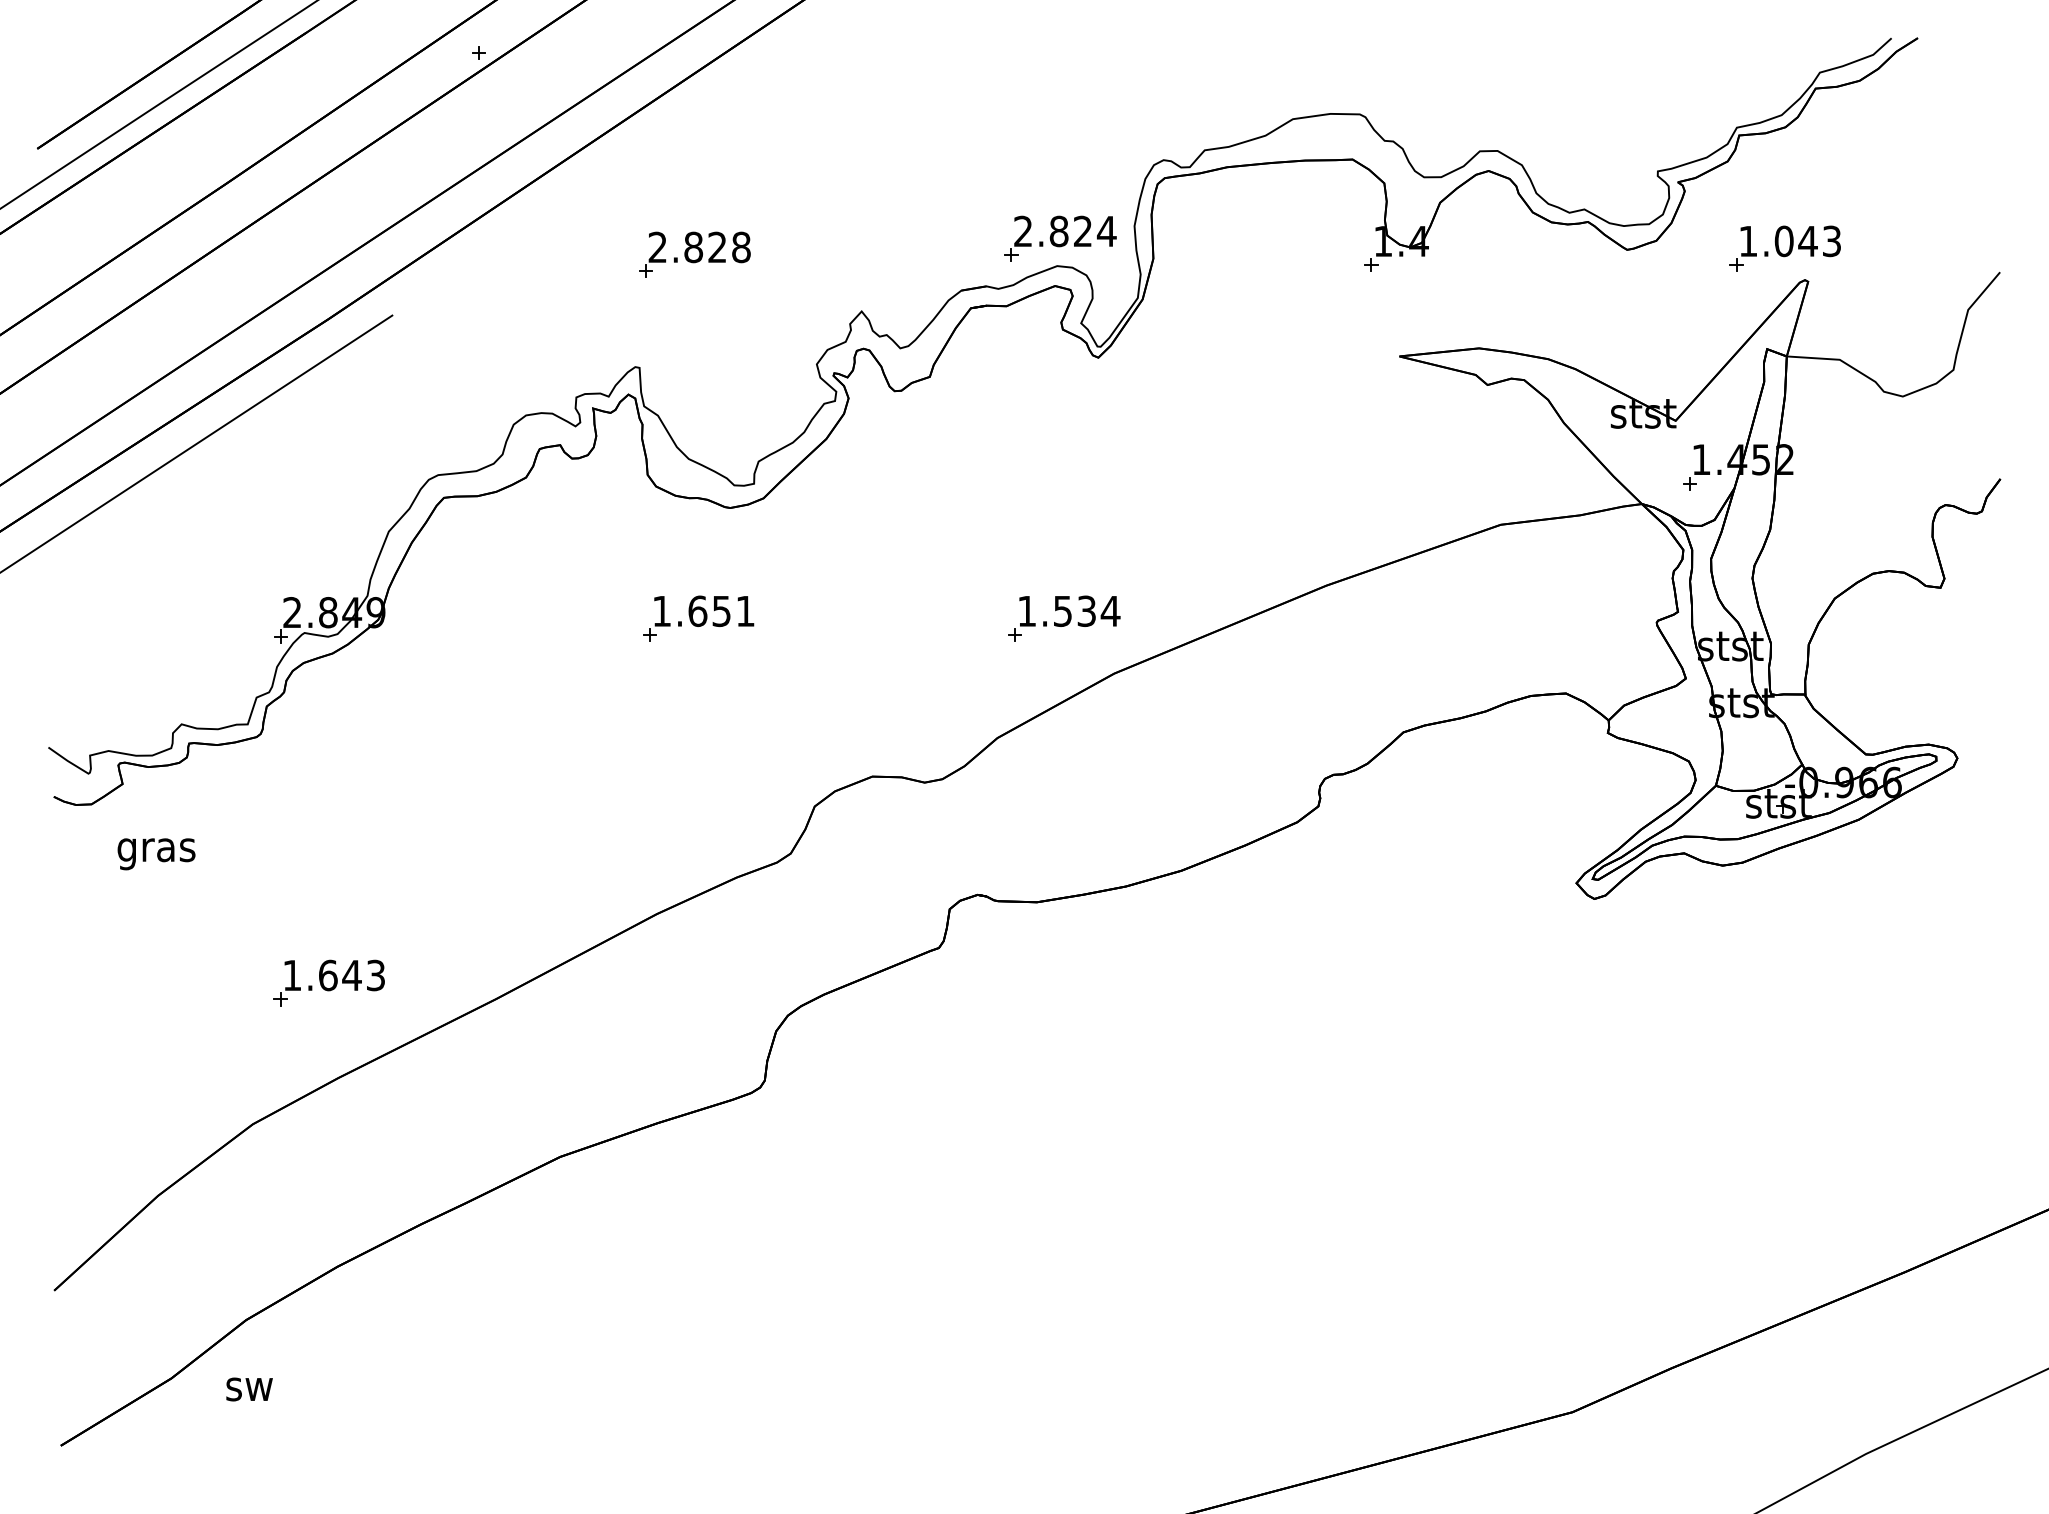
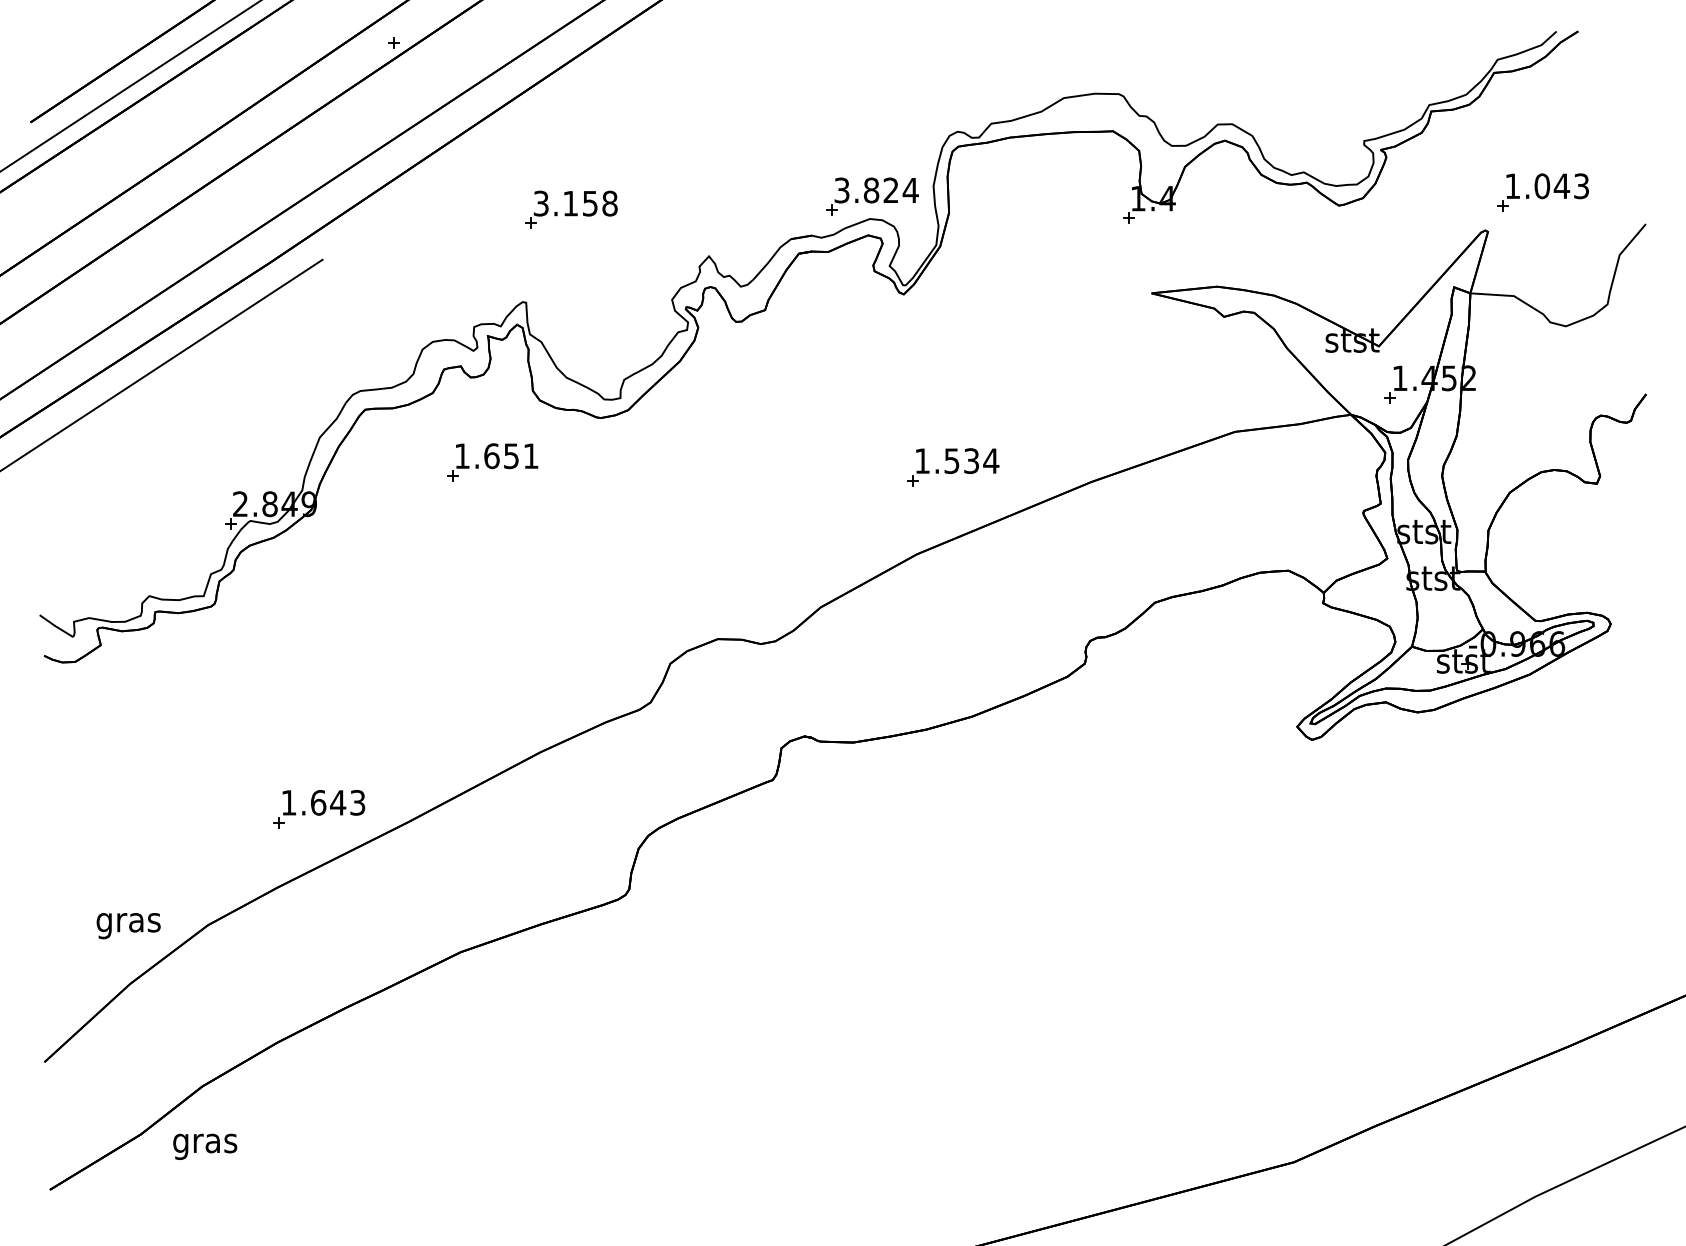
text: (1023, 231) -> (842, 190), 2.824 -> 3.824
text: (687, 247) -> (565, 203), 2.828 -> 3.158
part: (1784, 248) -> (1542, 192), moved
part: (698, 618) -> (492, 462), moved
part: (1064, 618) -> (953, 467), moved
text: (156, 854) -> (128, 926), moved
part: (328, 982) -> (318, 808), moved
text: (249, 1393) -> (205, 1146), sw -> gras

